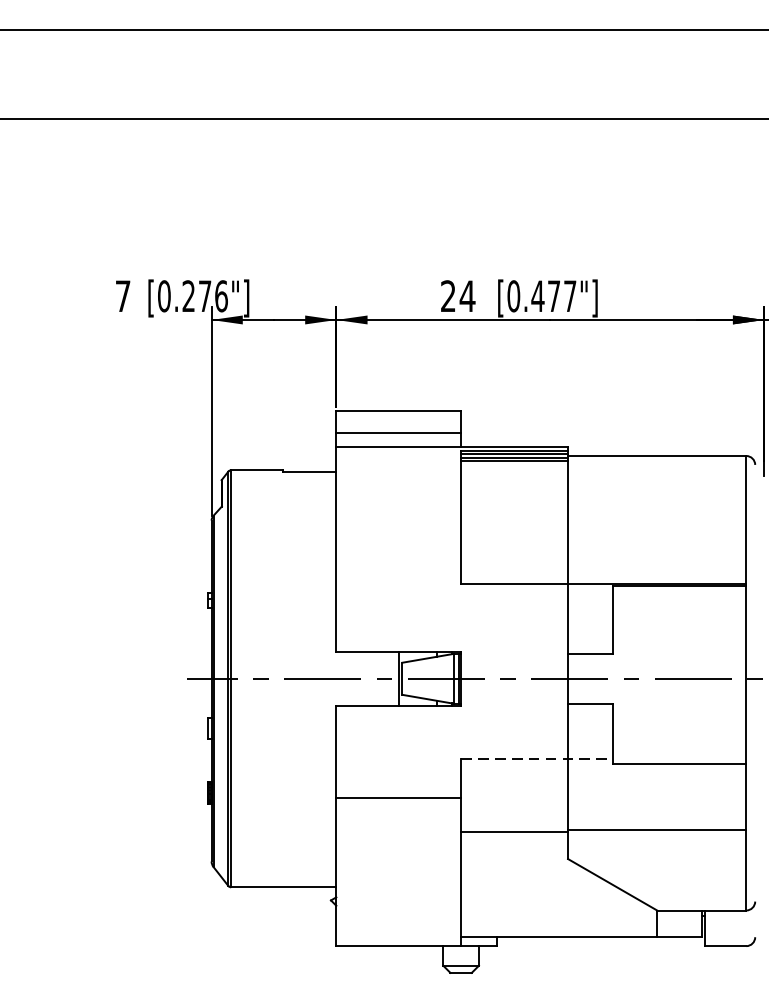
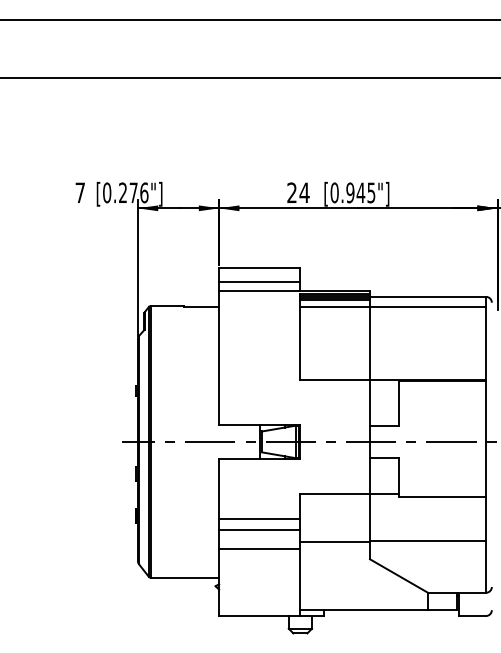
text: (553, 295) -> (360, 192), [0.477"] -> [0.945"]
line: (604, 472) -> (393, 307), added
line: (538, 759) -> (350, 494), dashed -> solid
line: (398, 814) -> (259, 530), added
line: (398, 842) -> (259, 548), added

